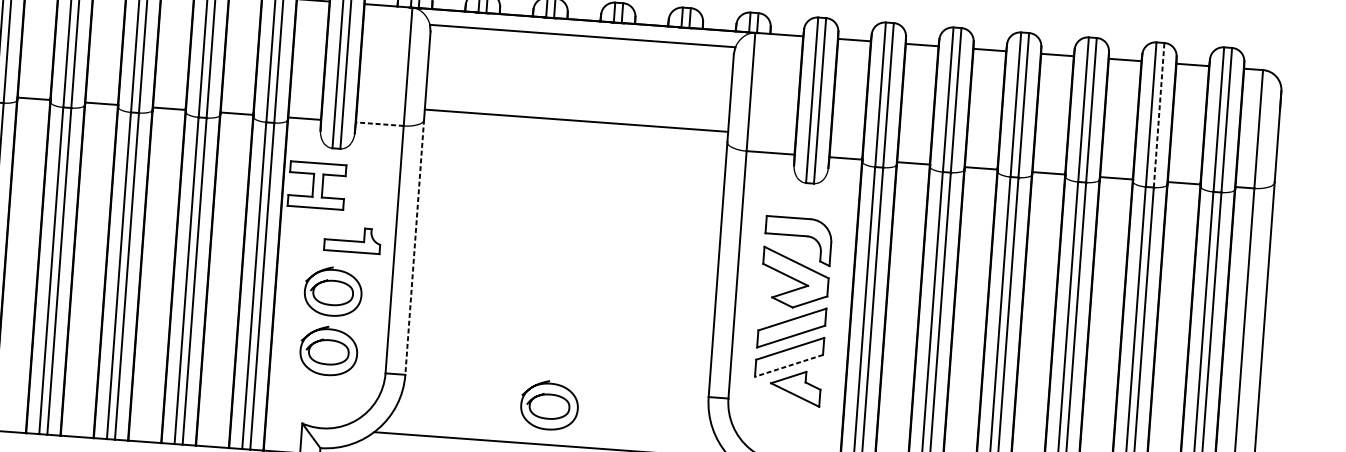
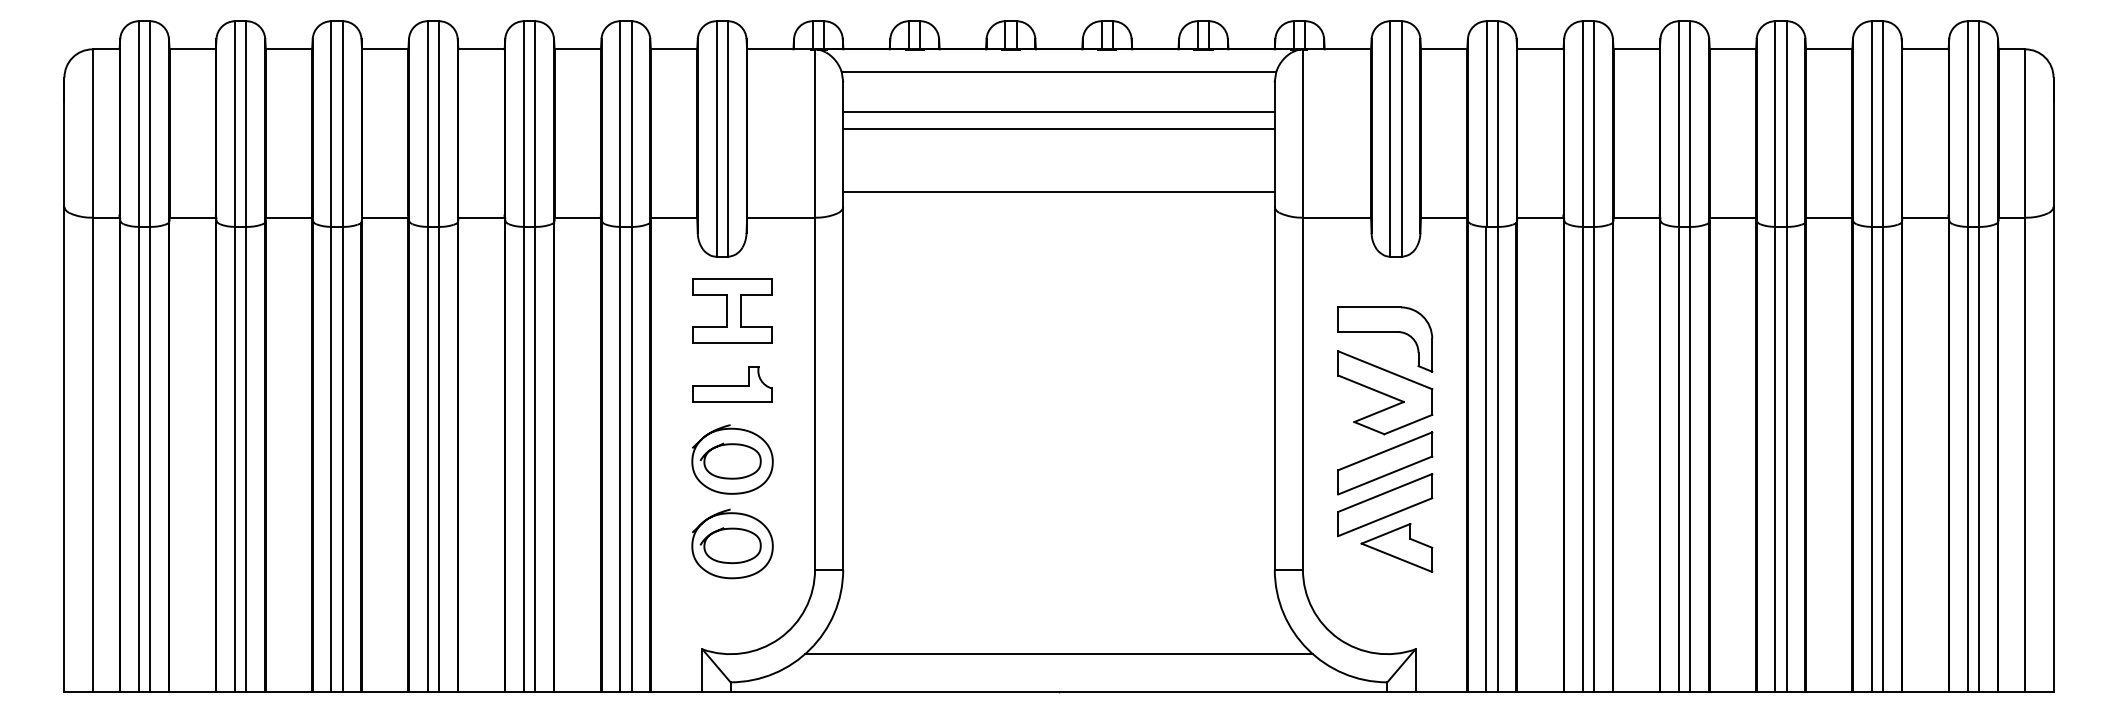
line: (580, 64) -> (1058, 112), added
line: (579, 75) -> (1058, 128), added
line: (1158, 115) -> (1882, 124), dashed -> solid
line: (380, 124) -> (781, 217), dashed -> solid
part: (317, 185) -> (732, 310), moved
part: (352, 240) -> (732, 384), moved
line: (414, 247) -> (843, 388), dashed -> solid
line: (789, 366) -> (1385, 517), dashed -> solid
part: (549, 405) -> (1050, 597), removed

